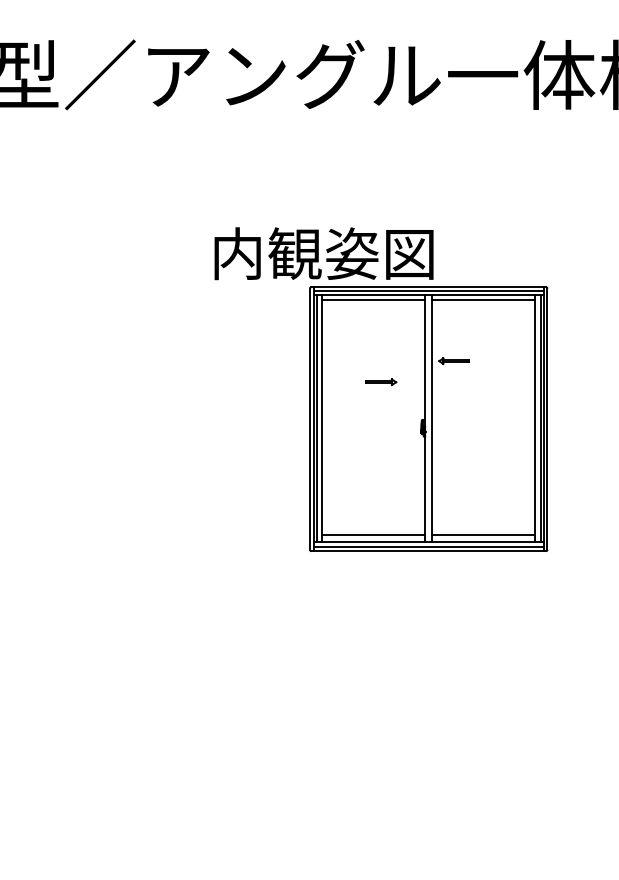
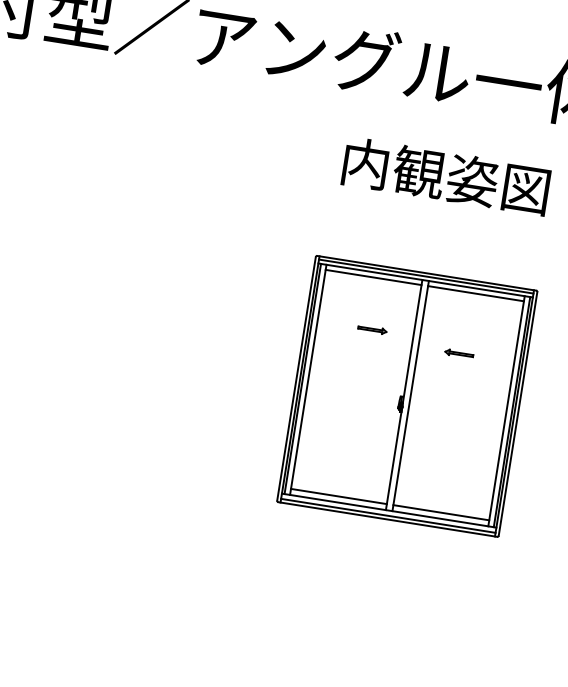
text: (323, 253) -> (445, 176), moved
part: (453, 360) -> (458, 353), moved
part: (381, 382) -> (372, 330), moved

